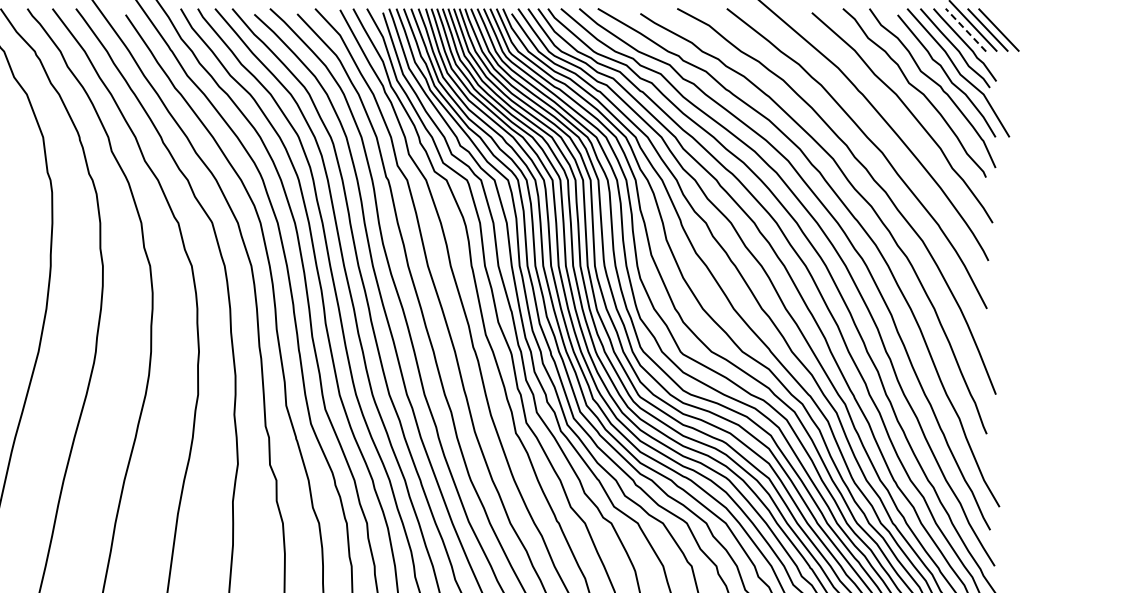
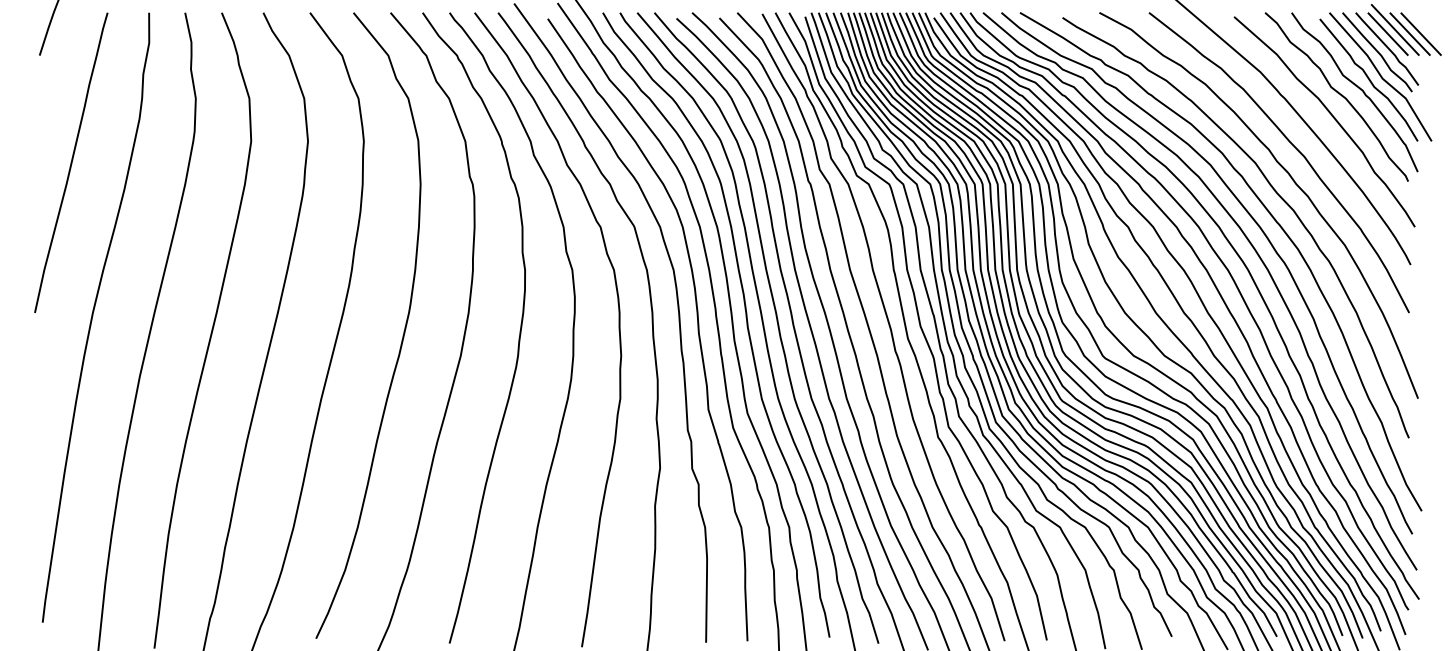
line: (965, 29) -> (1387, 33), dashed -> solid

